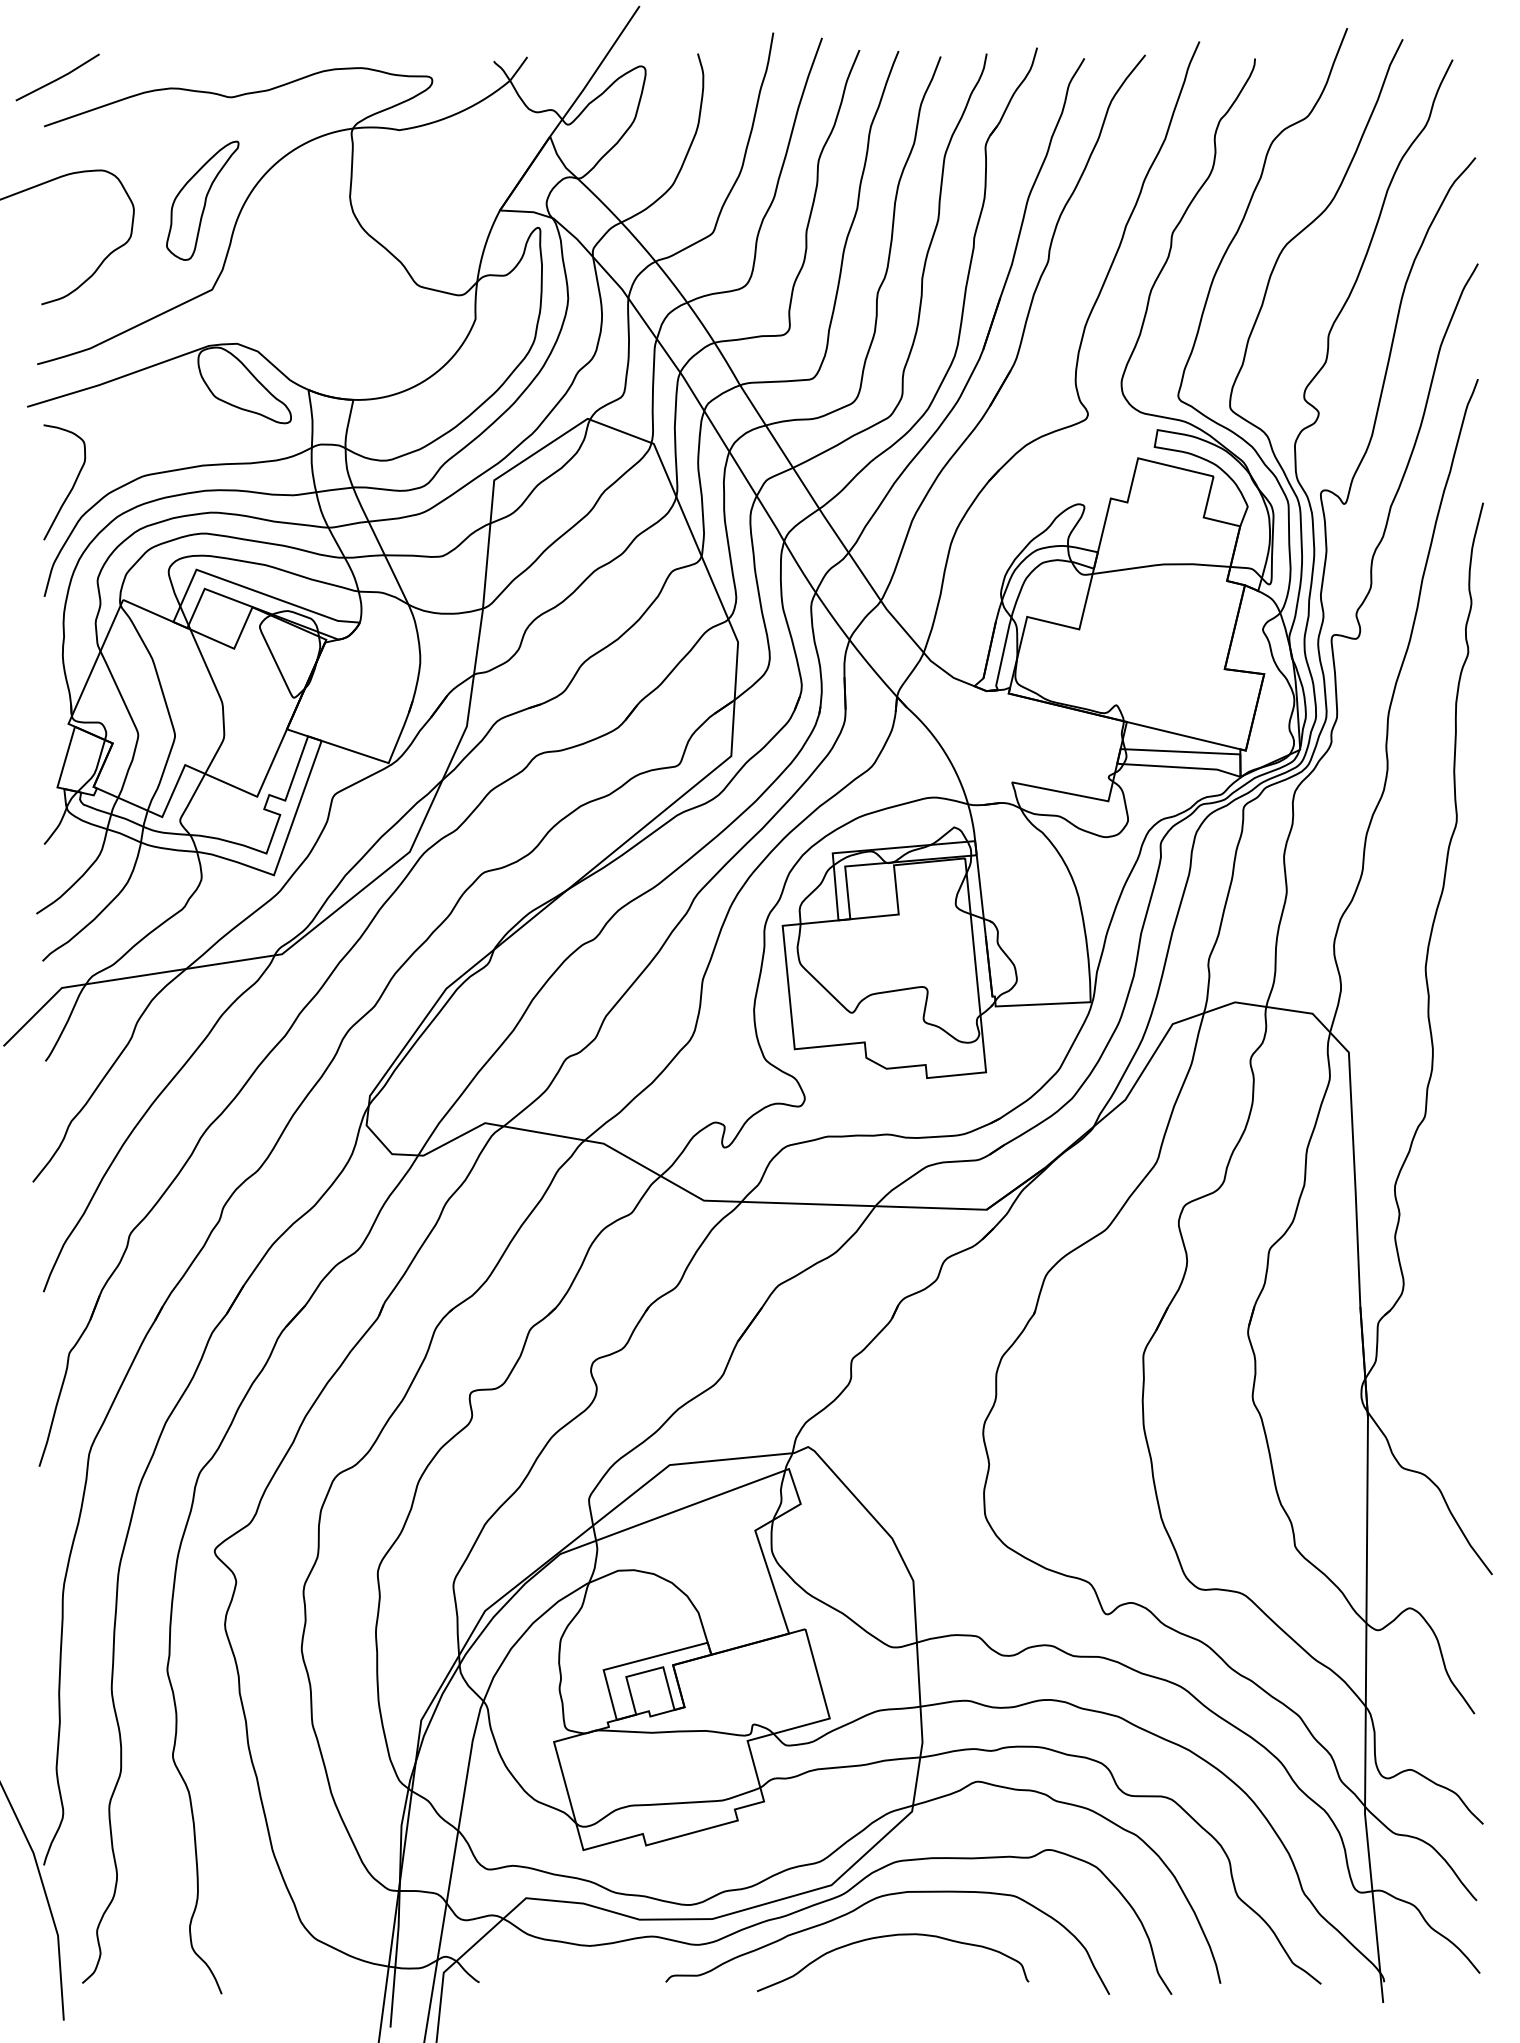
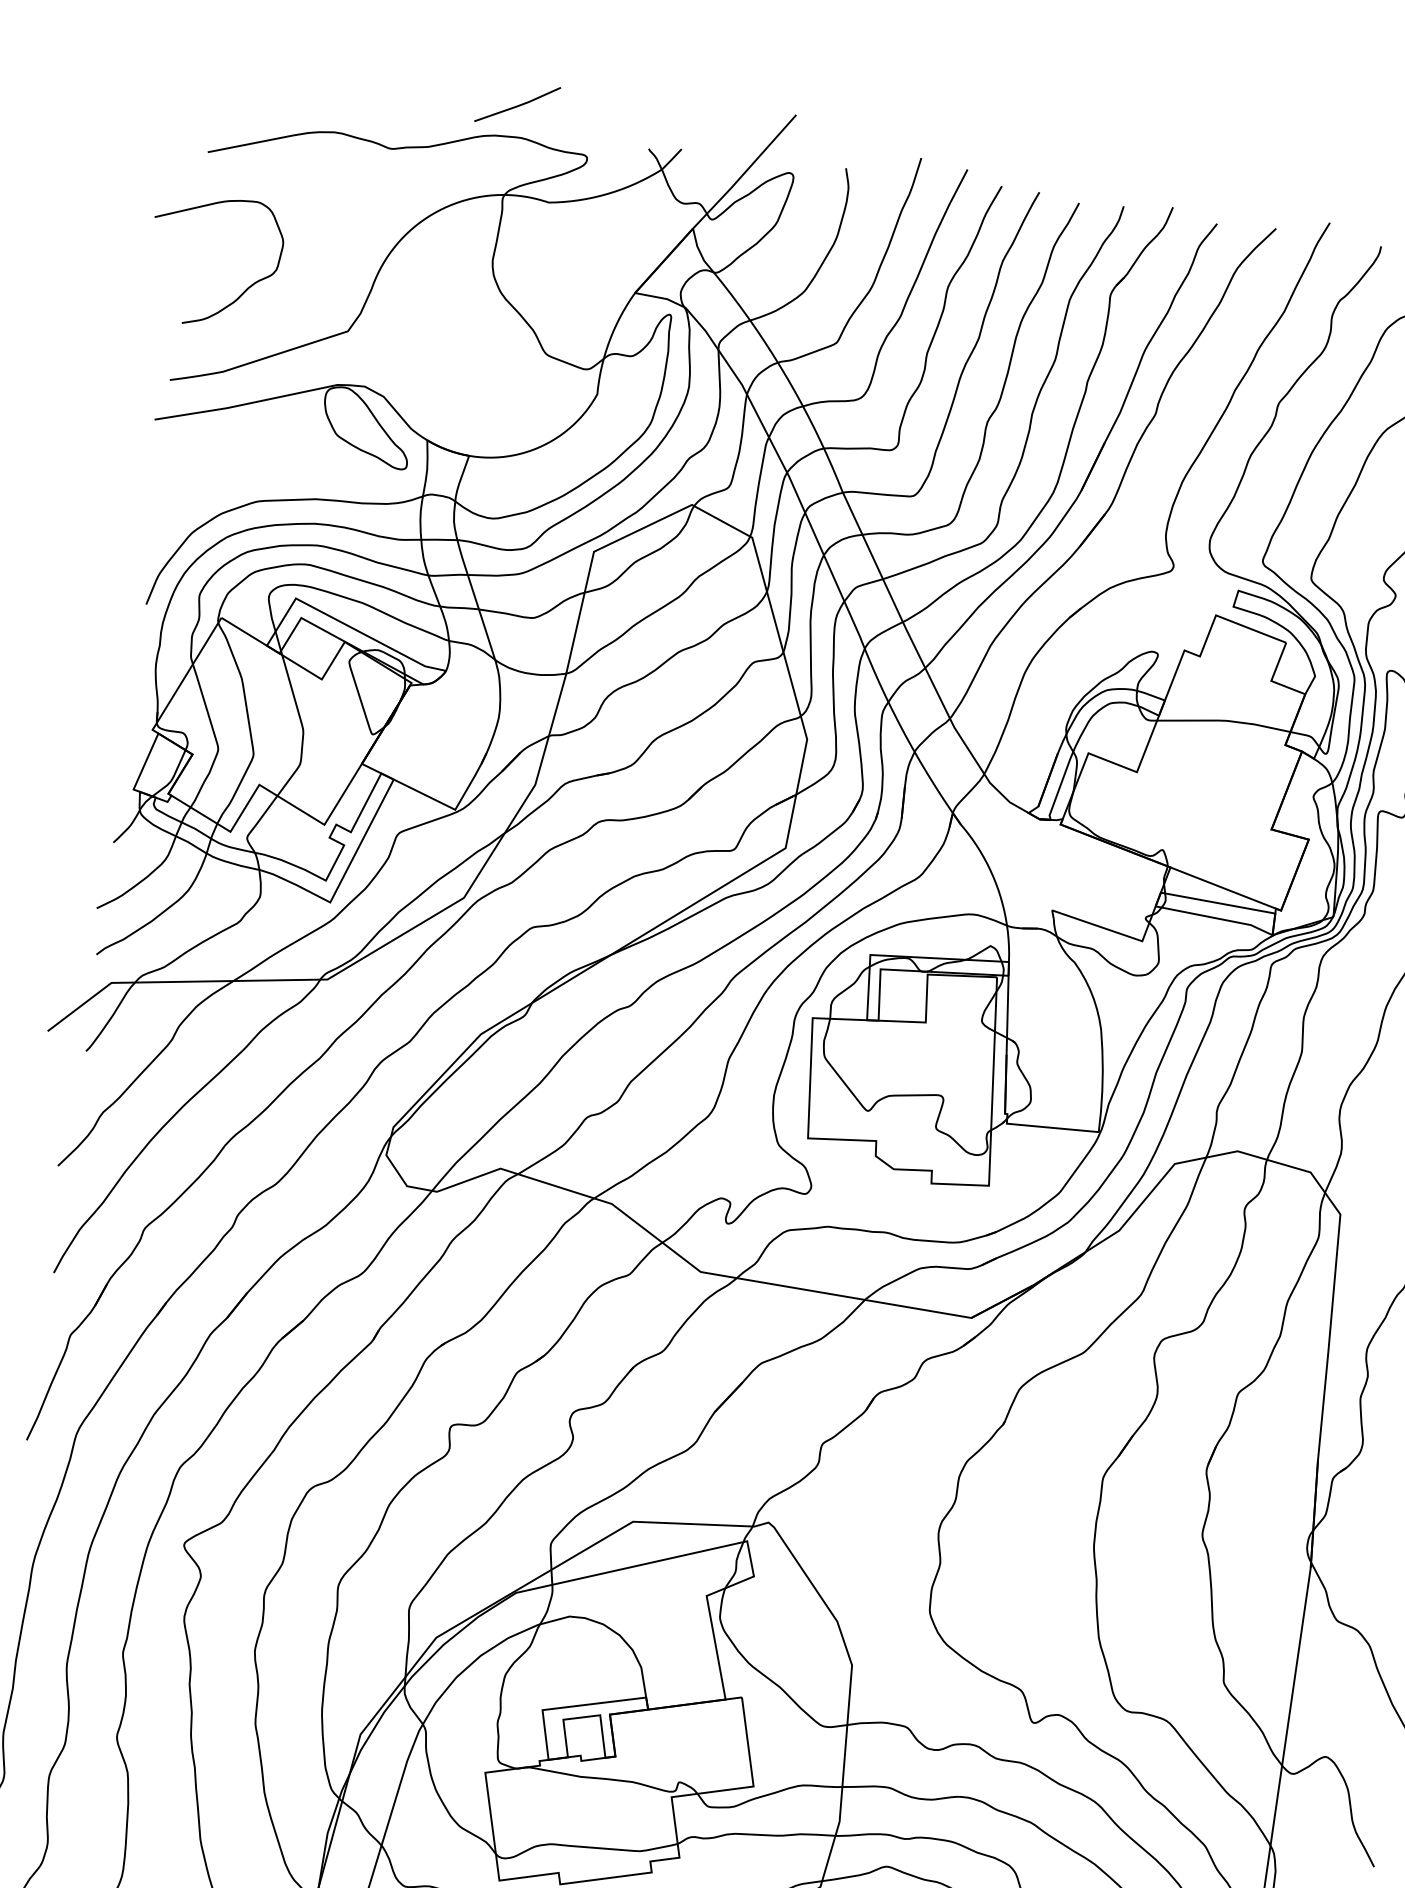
line: (58, 77) -> (518, 104), moved
part: (202, 200) -> (350, 244), removed
curve: (72, 485) -> (187, 501), removed

